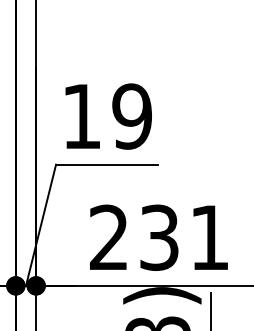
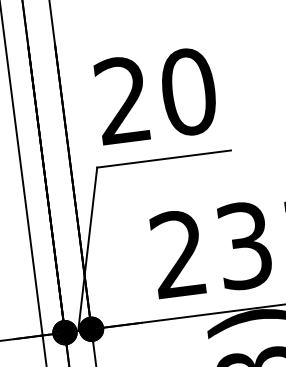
text: (107, 116) -> (156, 96), 19 -> 20

